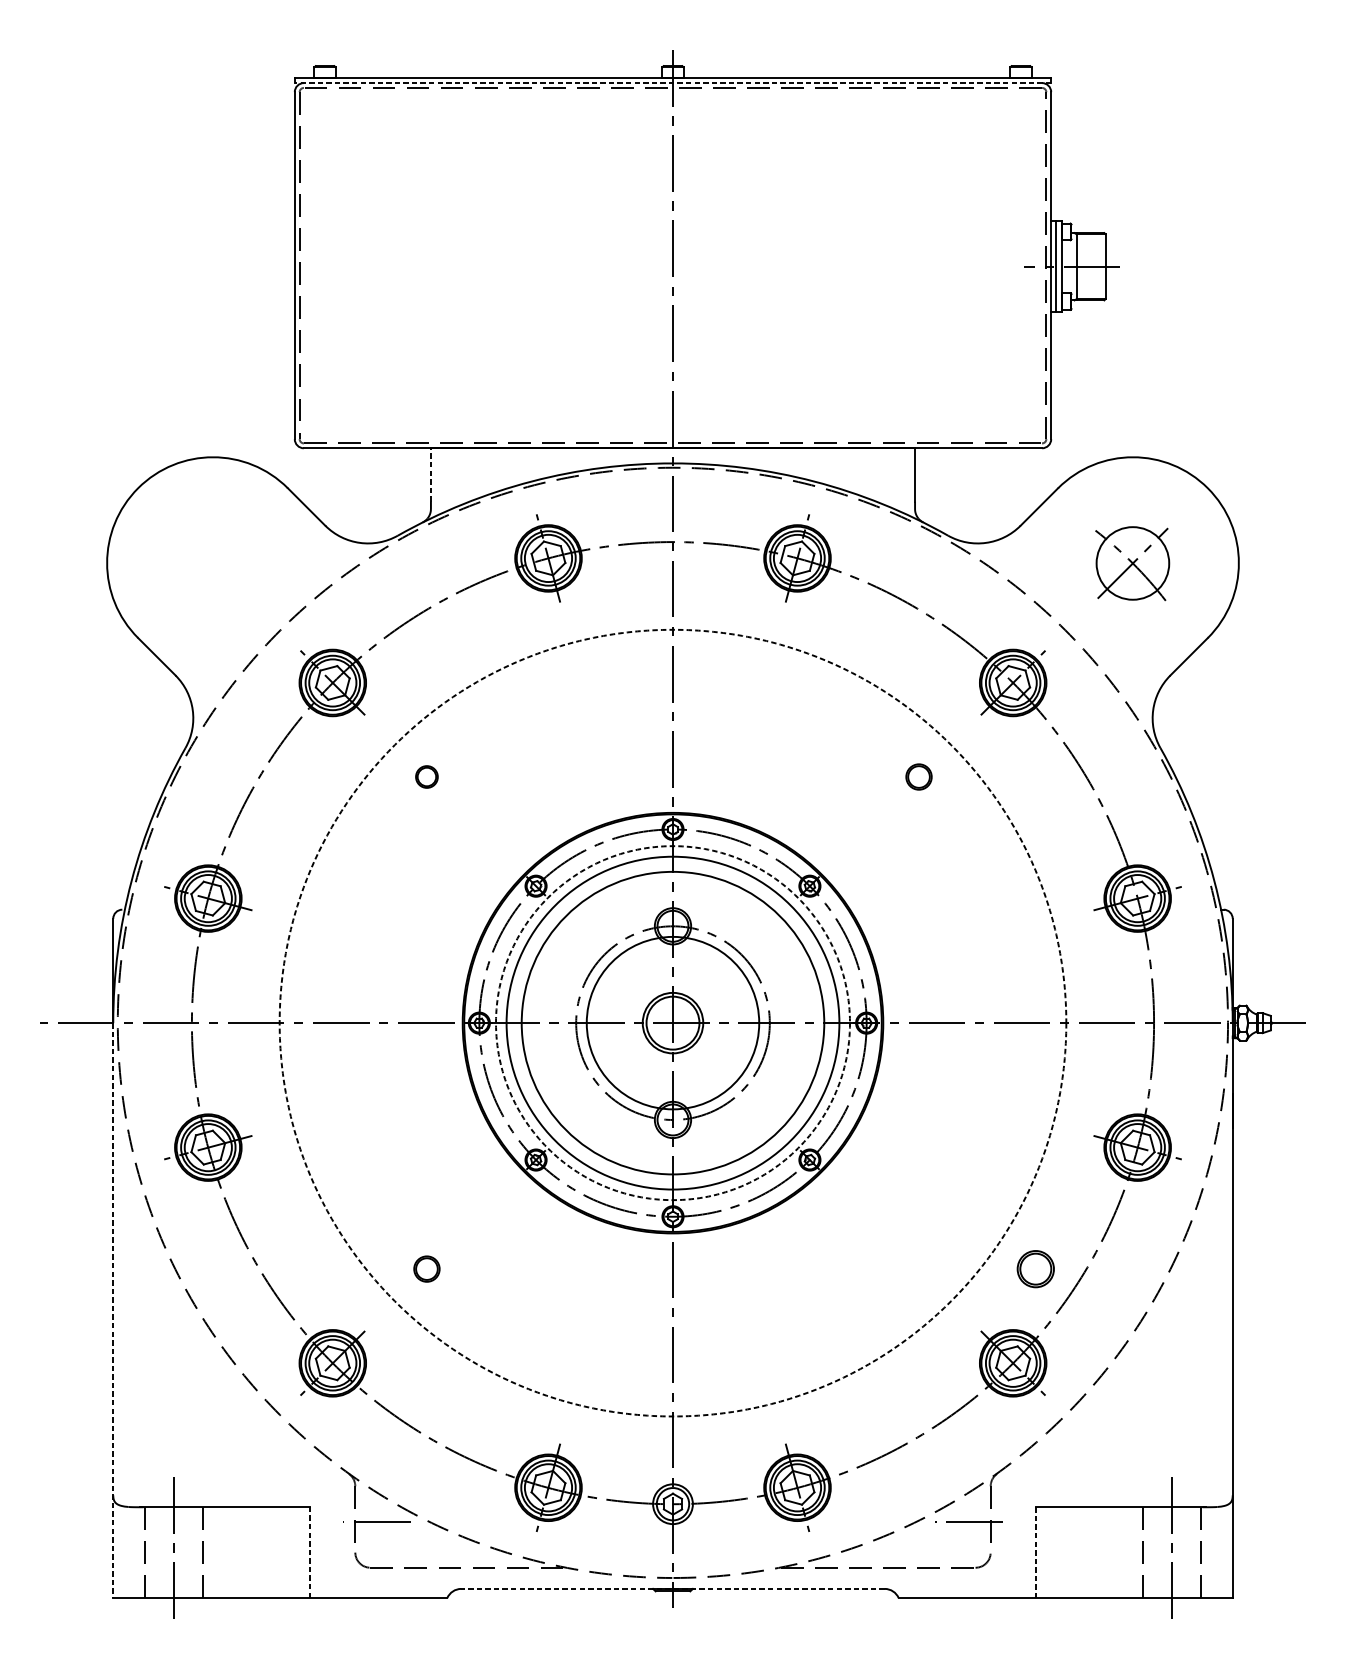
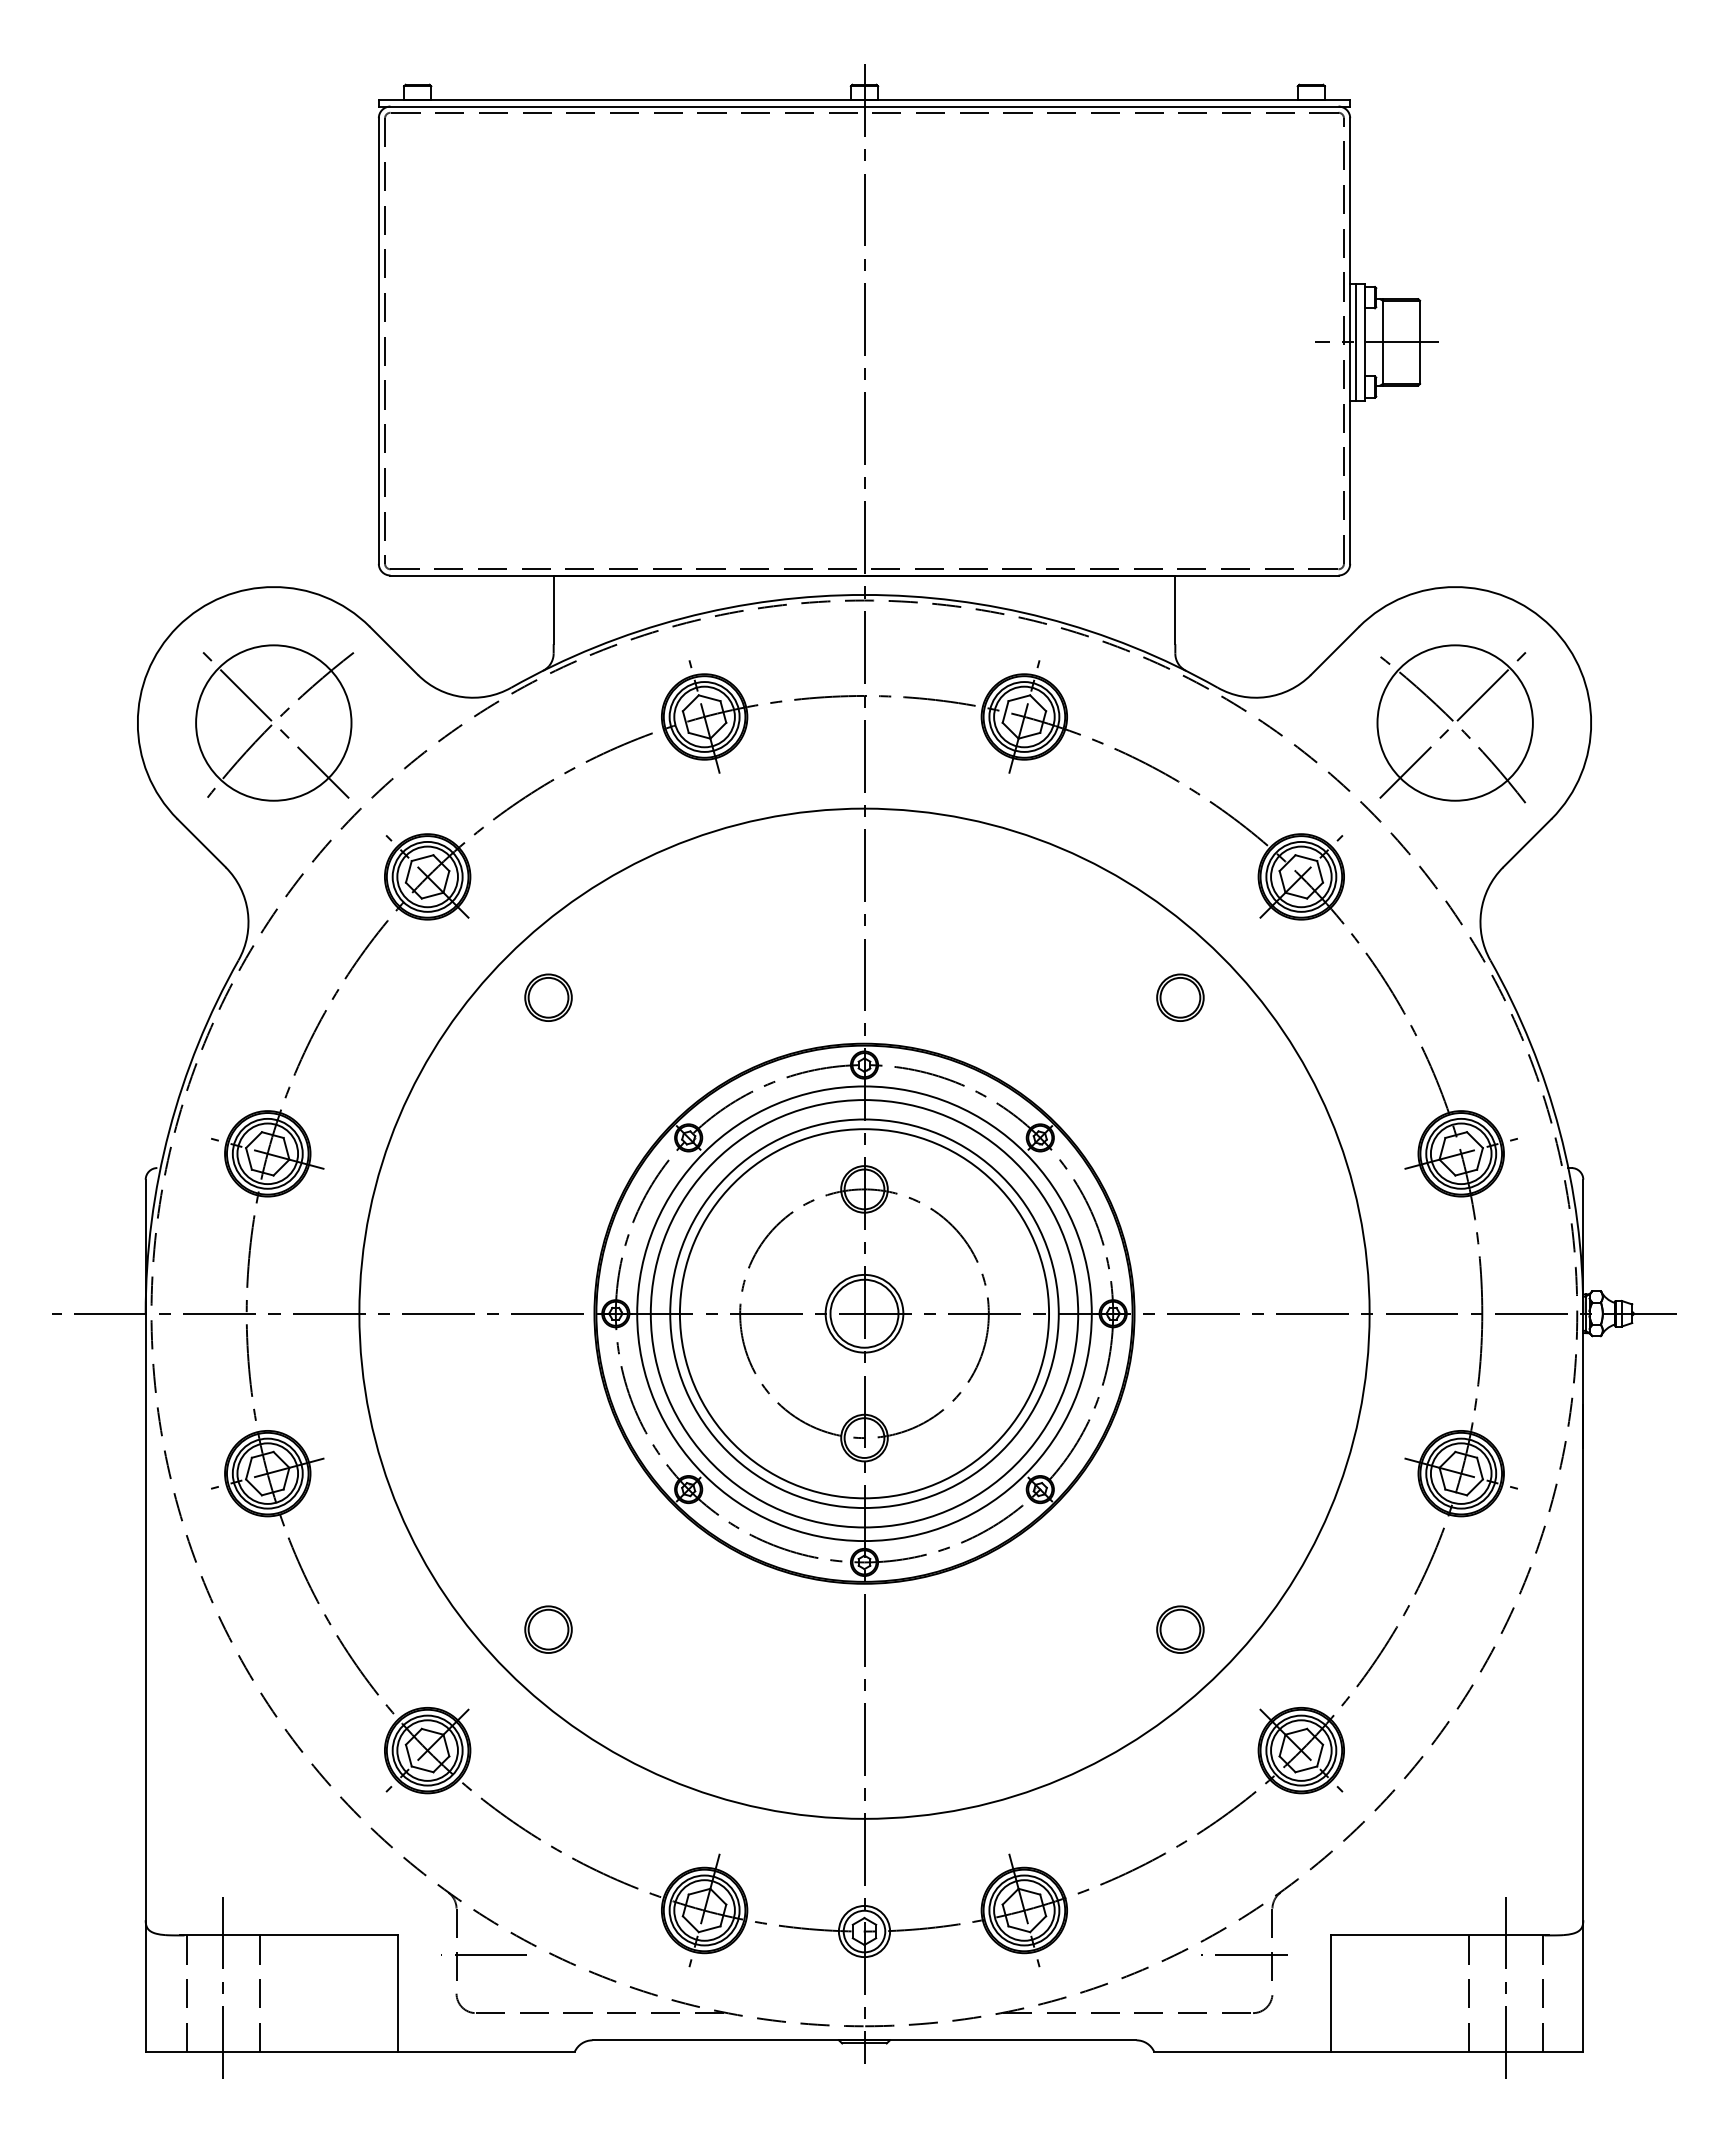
line: (673, 83) -> (864, 106), dashed -> solid
line: (430, 474) -> (553, 609), dashed -> solid
part: (213, 562) -> (274, 722), added
part: (1132, 563) -> (1454, 723), size x1.67
part: (426, 776) -> (548, 997), size x1.67
part: (919, 776) -> (1180, 997), size x1.43
circle: (673, 1022) -> (864, 1313), dashed -> solid
circle: (673, 1022) -> (864, 1313), dashed -> solid
circle: (673, 1022) -> (864, 1313), size x1.67
part: (426, 1269) -> (548, 1629), size x1.43
part: (1035, 1269) -> (1180, 1629), moved
line: (113, 1311) -> (145, 1683), dashed -> solid
line: (310, 1552) -> (398, 1993), dashed -> solid
line: (1035, 1553) -> (1330, 1994), dashed -> solid
line: (673, 1589) -> (864, 2040), dashed -> solid

